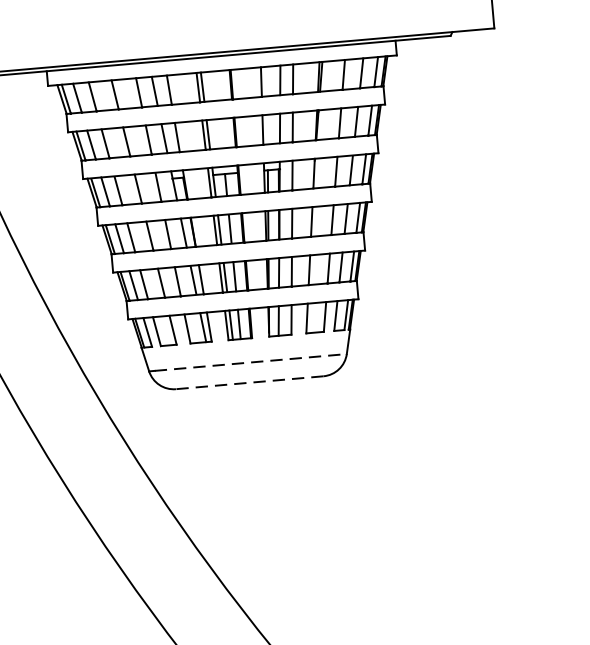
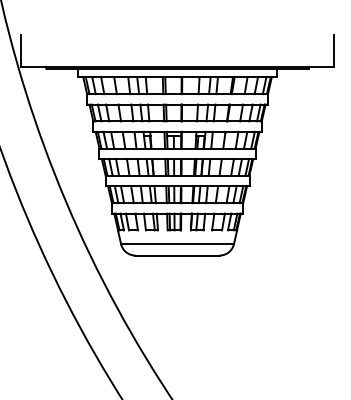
line: (251, 363) -> (179, 244), dashed -> solid
line: (249, 382) -> (177, 255), dashed -> solid

